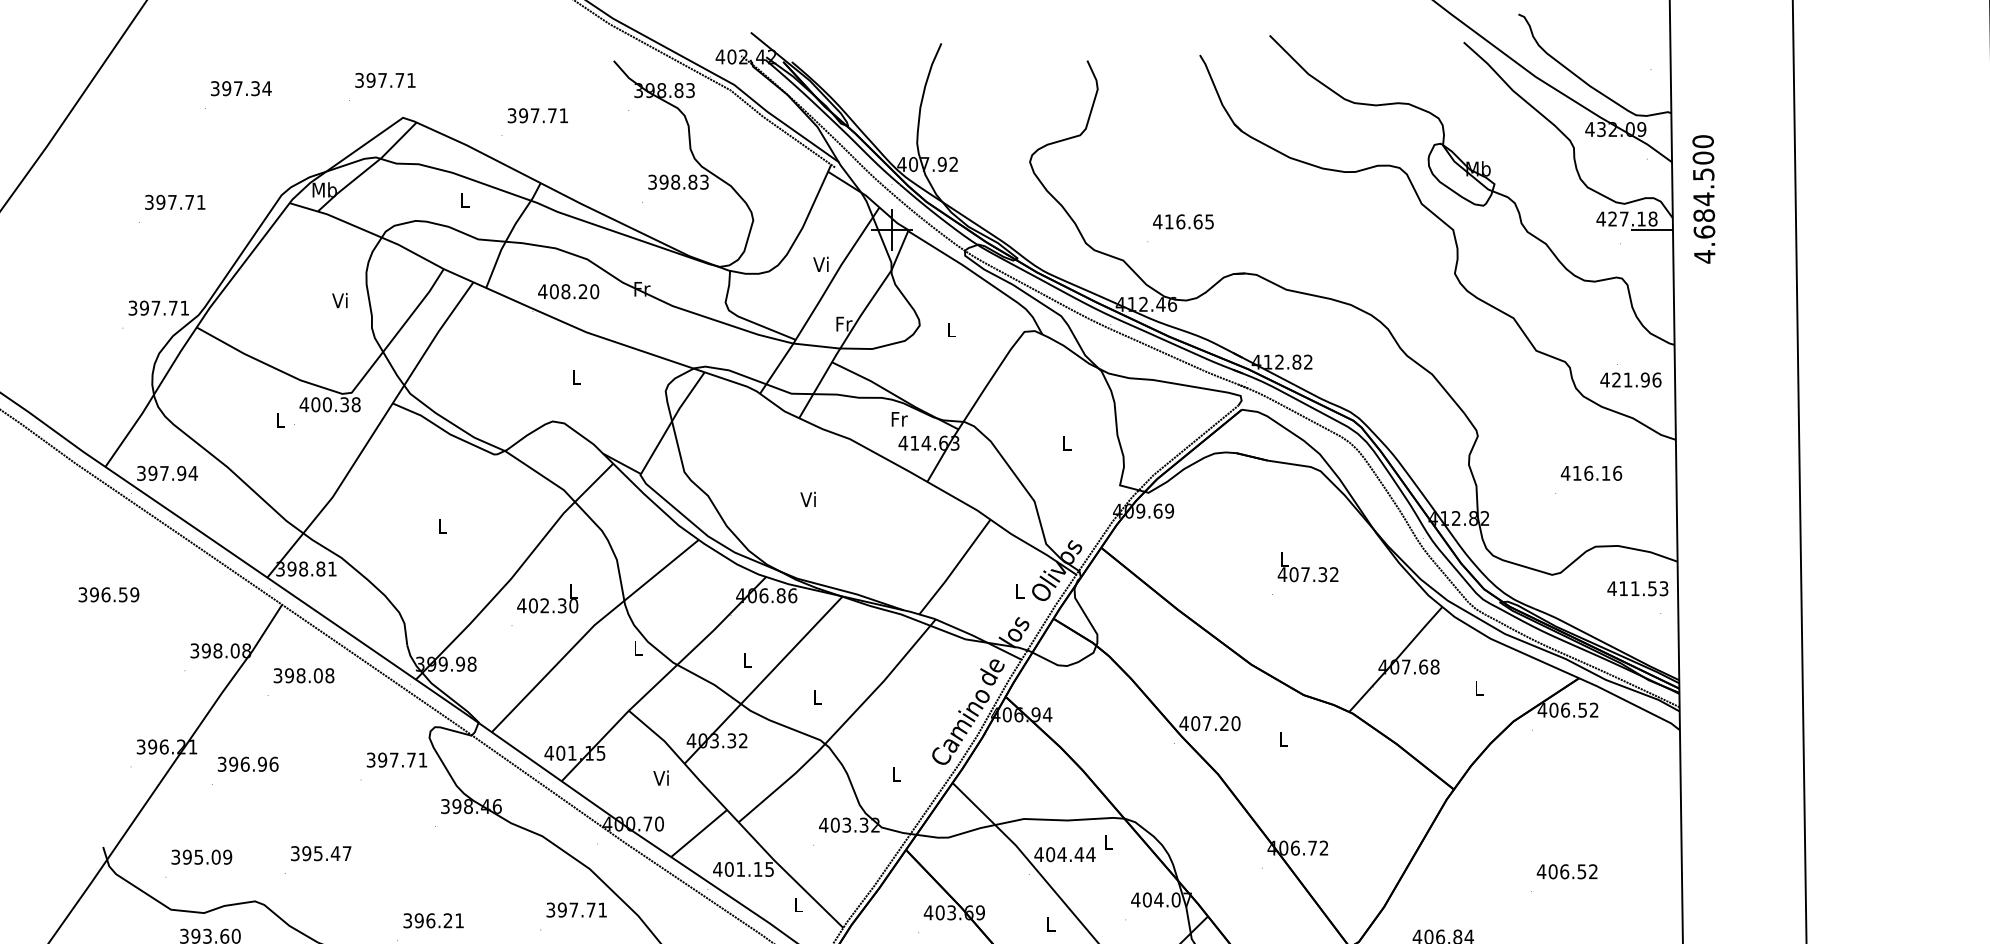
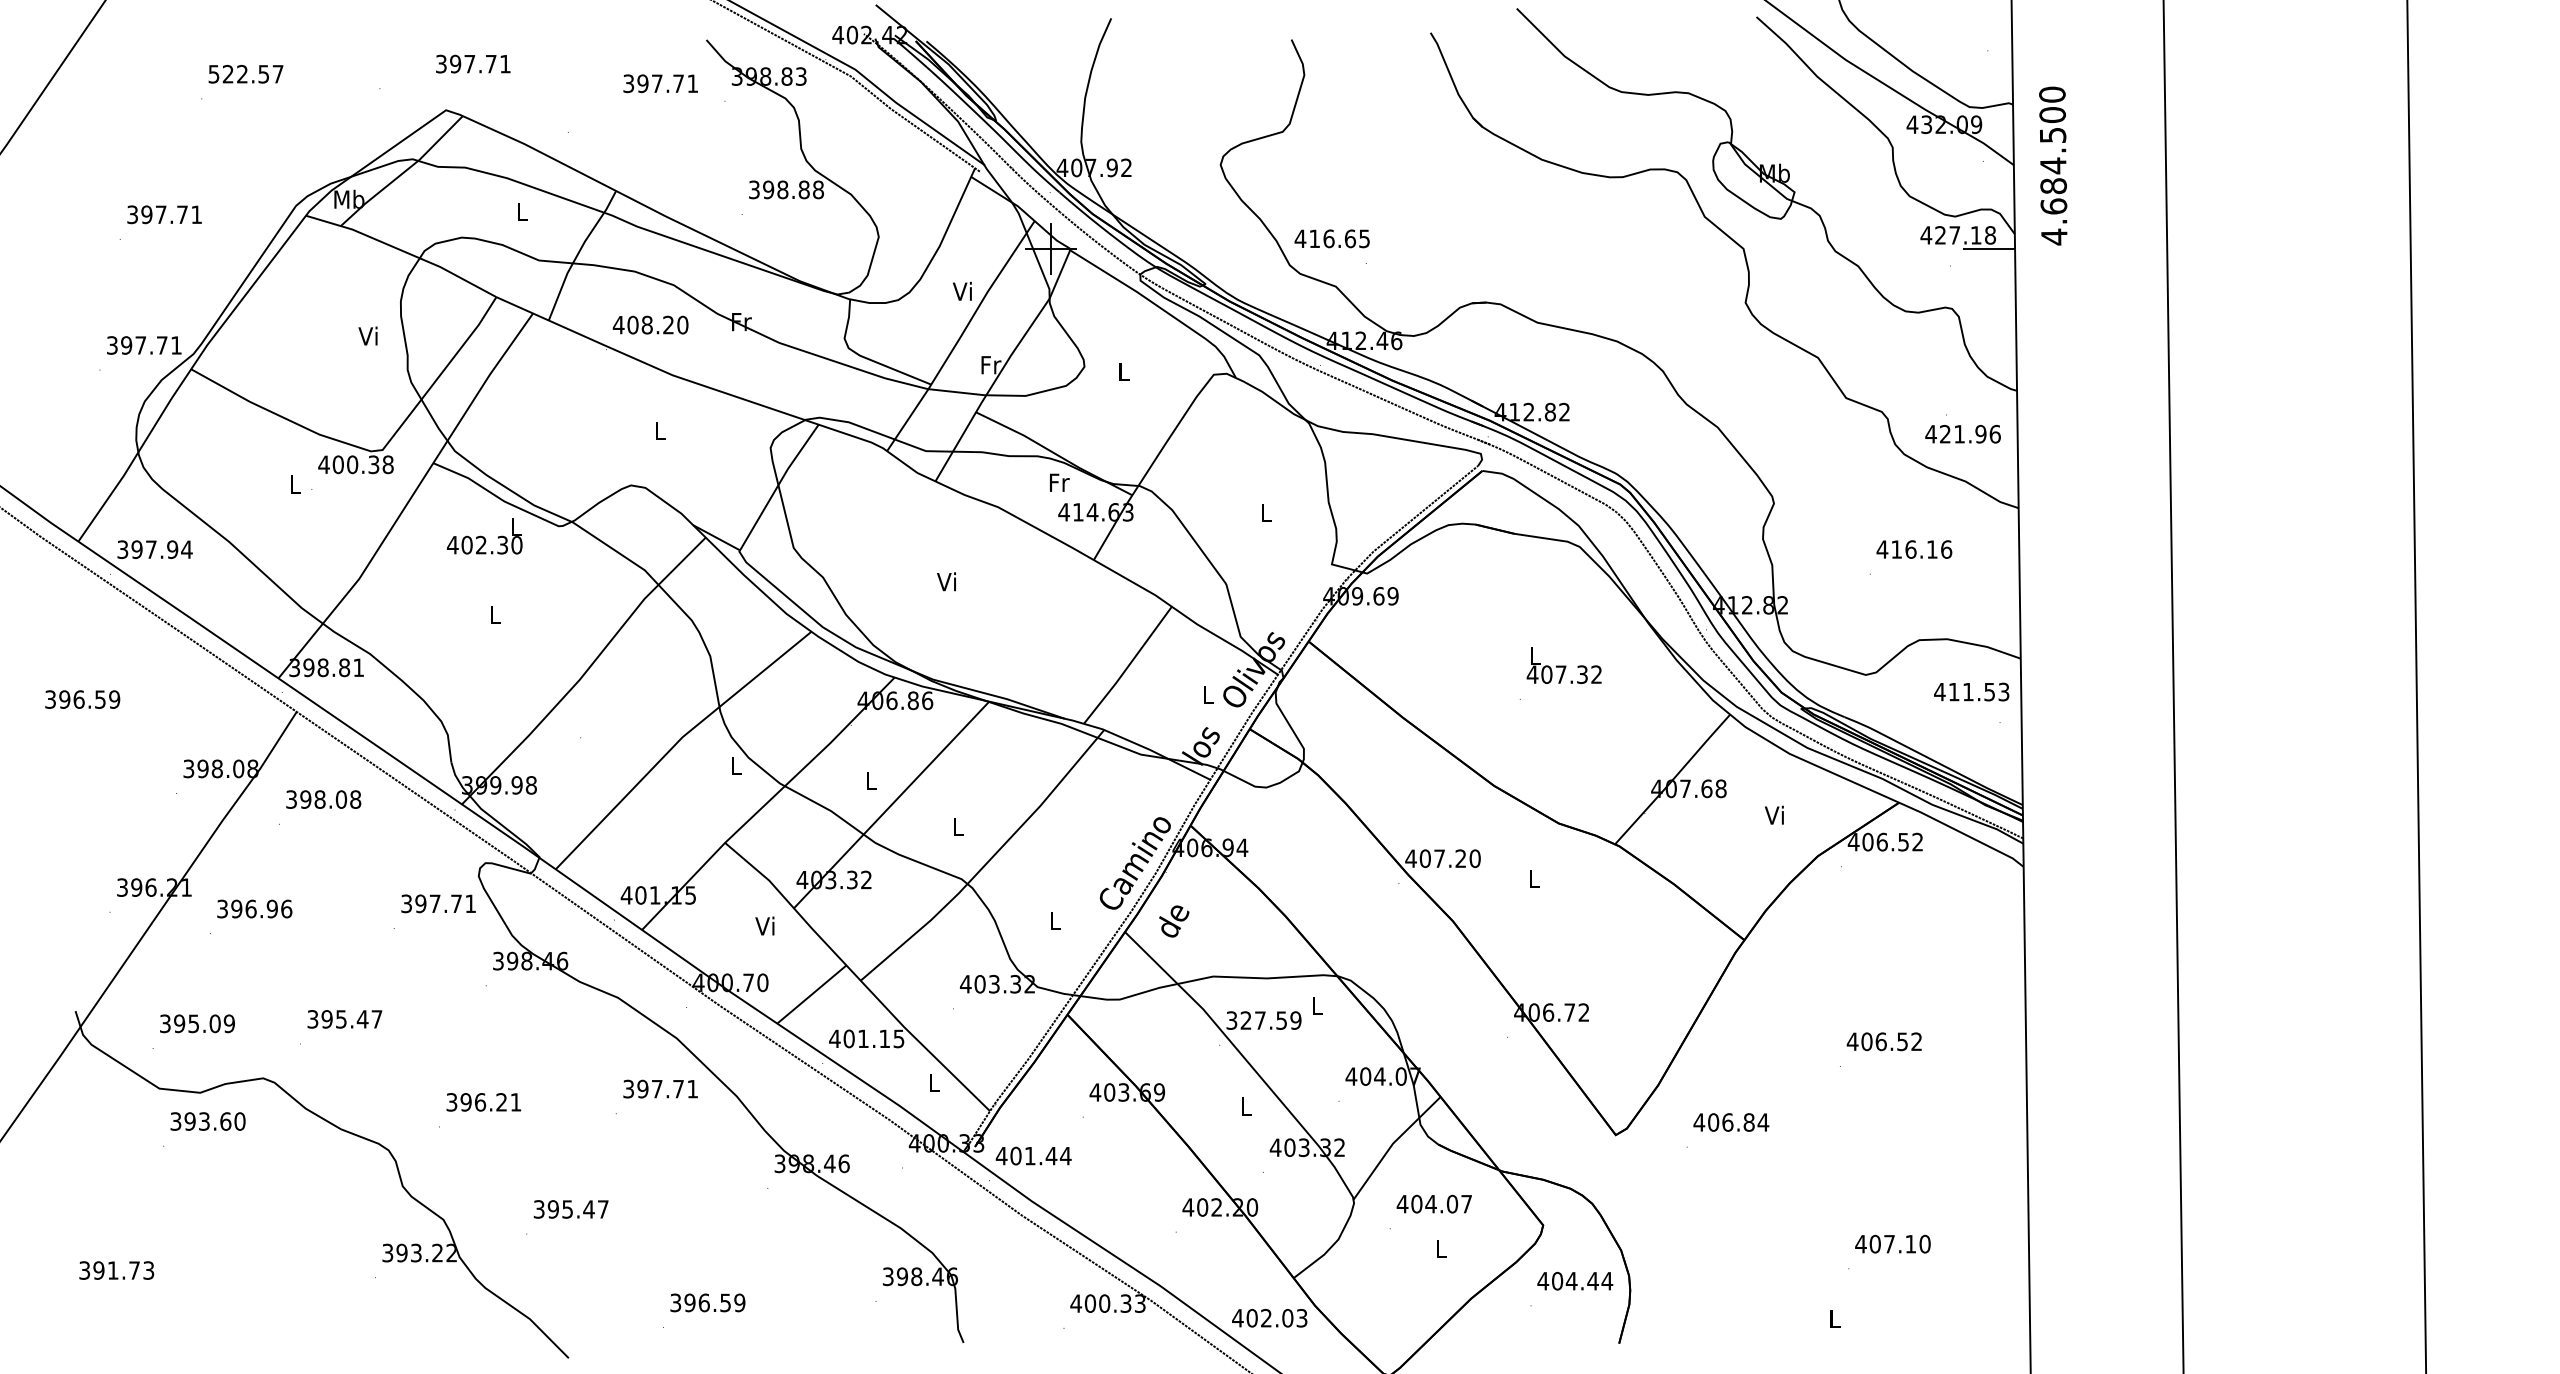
text: (385, 79) -> (473, 63), moved
text: (241, 88) -> (246, 73), 397.34 -> 522.57
text: (537, 115) -> (660, 83), moved
text: (704, 181) -> (818, 189), 398.83 -> 398.88
text: (1704, 198) -> (2053, 165), moved
text: (1182, 221) -> (1331, 238), moved
text: (547, 598) -> (484, 536), moved
text: (992, 672) -> (1174, 921), moved
text: (1477, 687) -> (1773, 814), L -> Vi
text: (1064, 854) -> (1263, 1020), 404.44 -> 327.59

